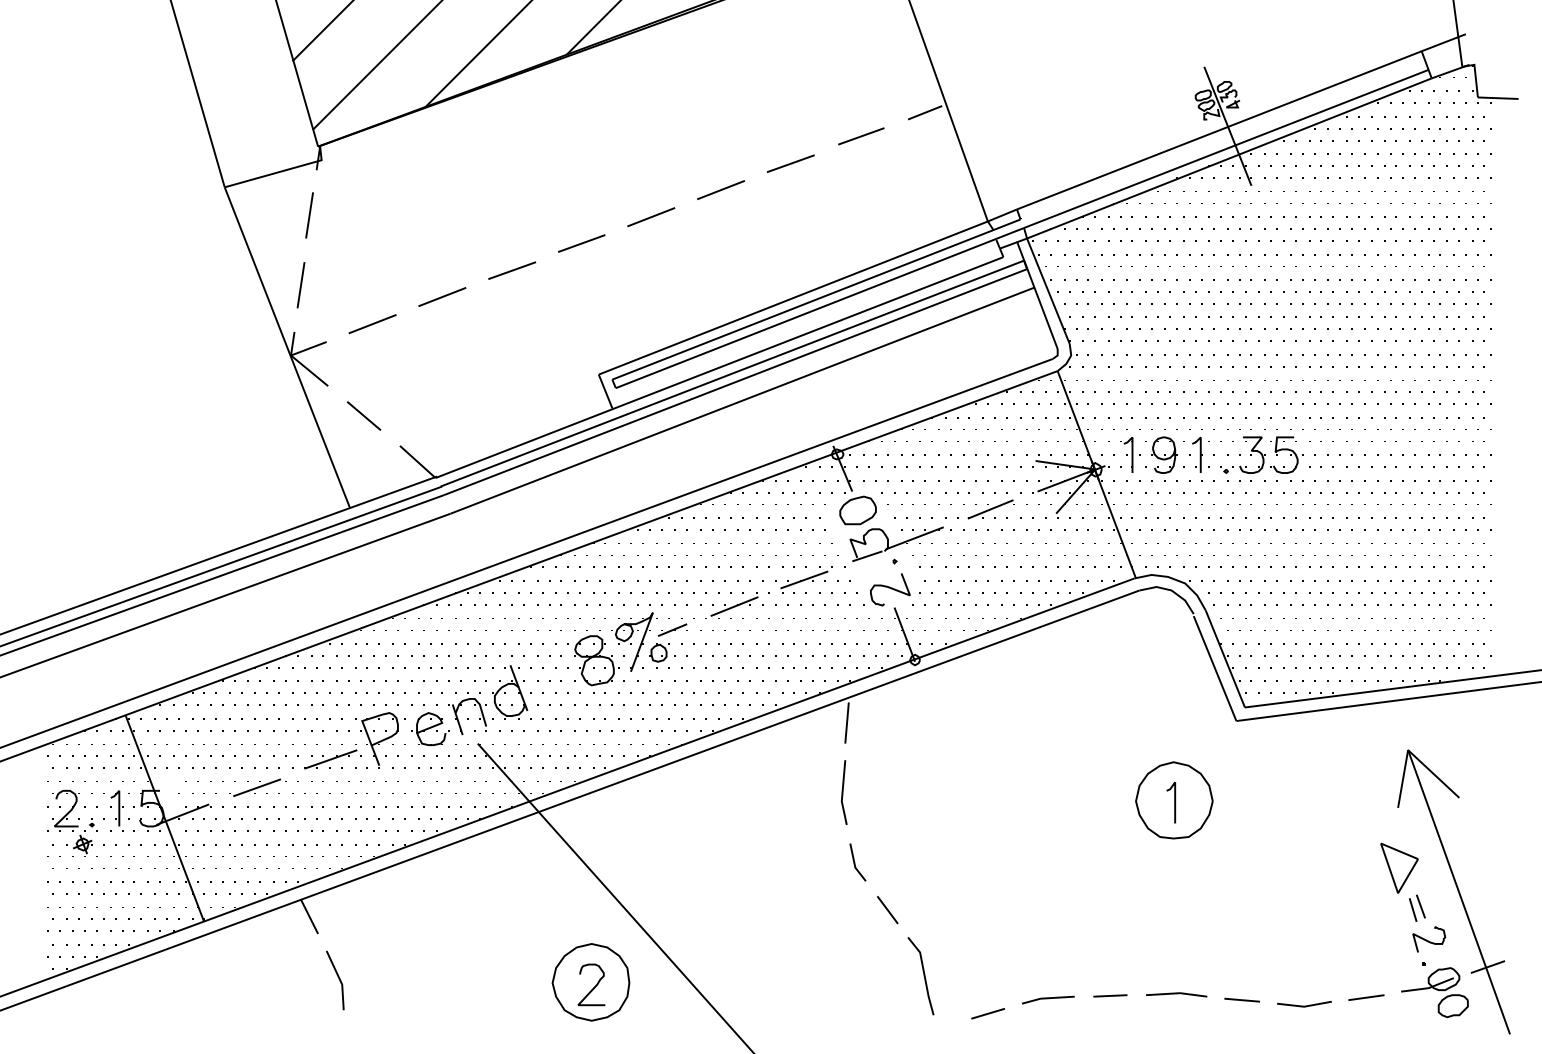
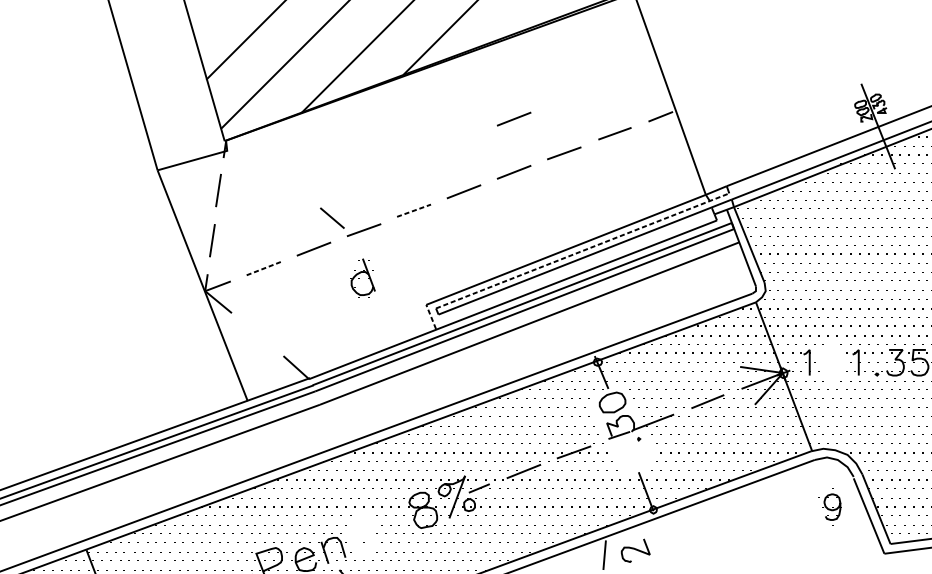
line: (720, 115) -> (513, 118), added
line: (582, 243) -> (414, 210), solid -> dashed
line: (816, 299) -> (582, 250), solid -> dashed
line: (372, 324) -> (263, 268), solid -> dashed
line: (605, 390) -> (431, 316), solid -> dashed
line: (363, 415) -> (332, 217), moved
part: (1161, 455) -> (830, 507), moved
curve: (890, 588) -> (635, 549), moved
part: (510, 692) -> (362, 278), moved

